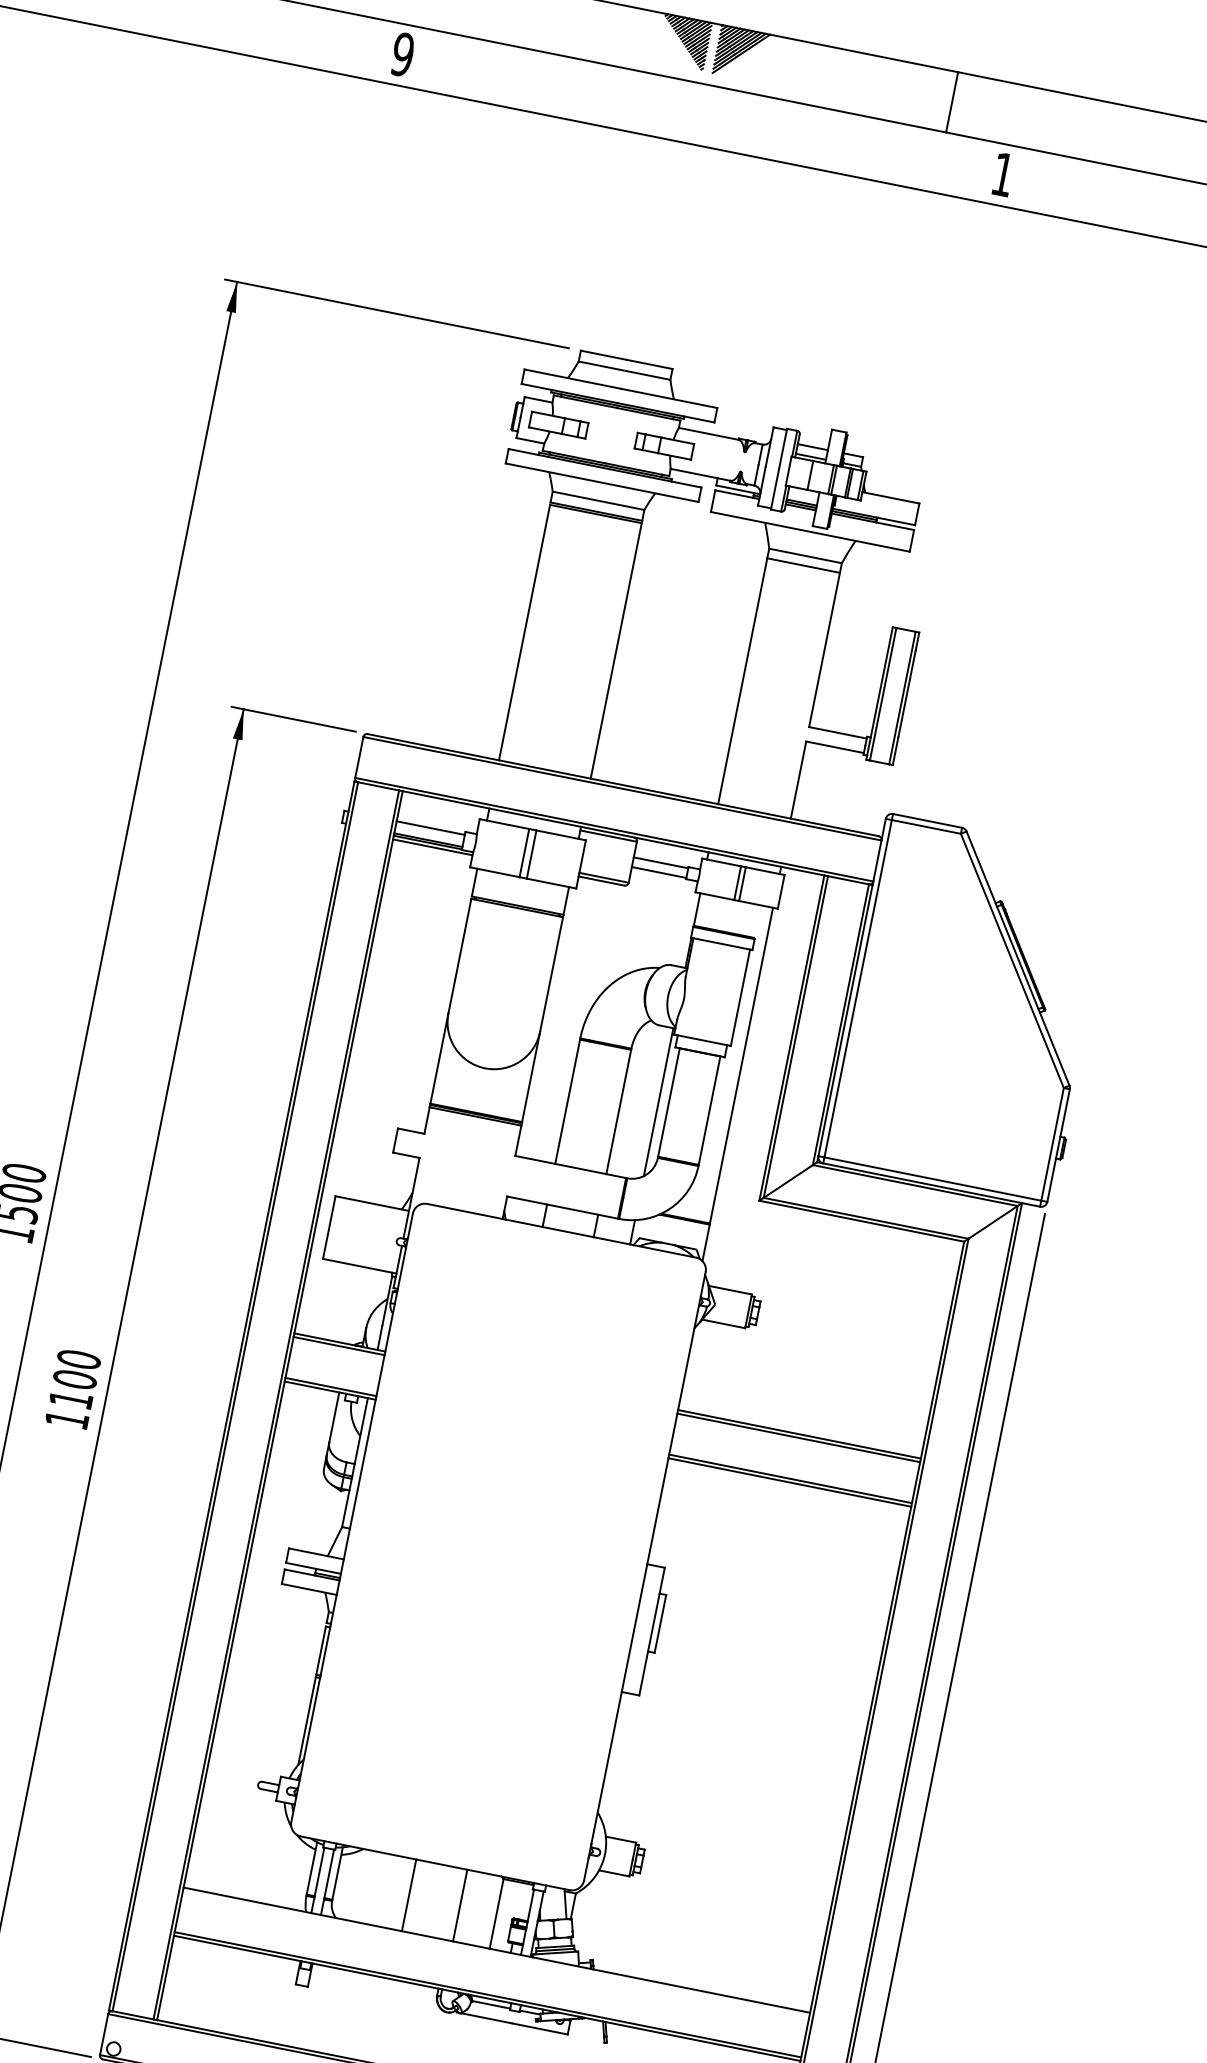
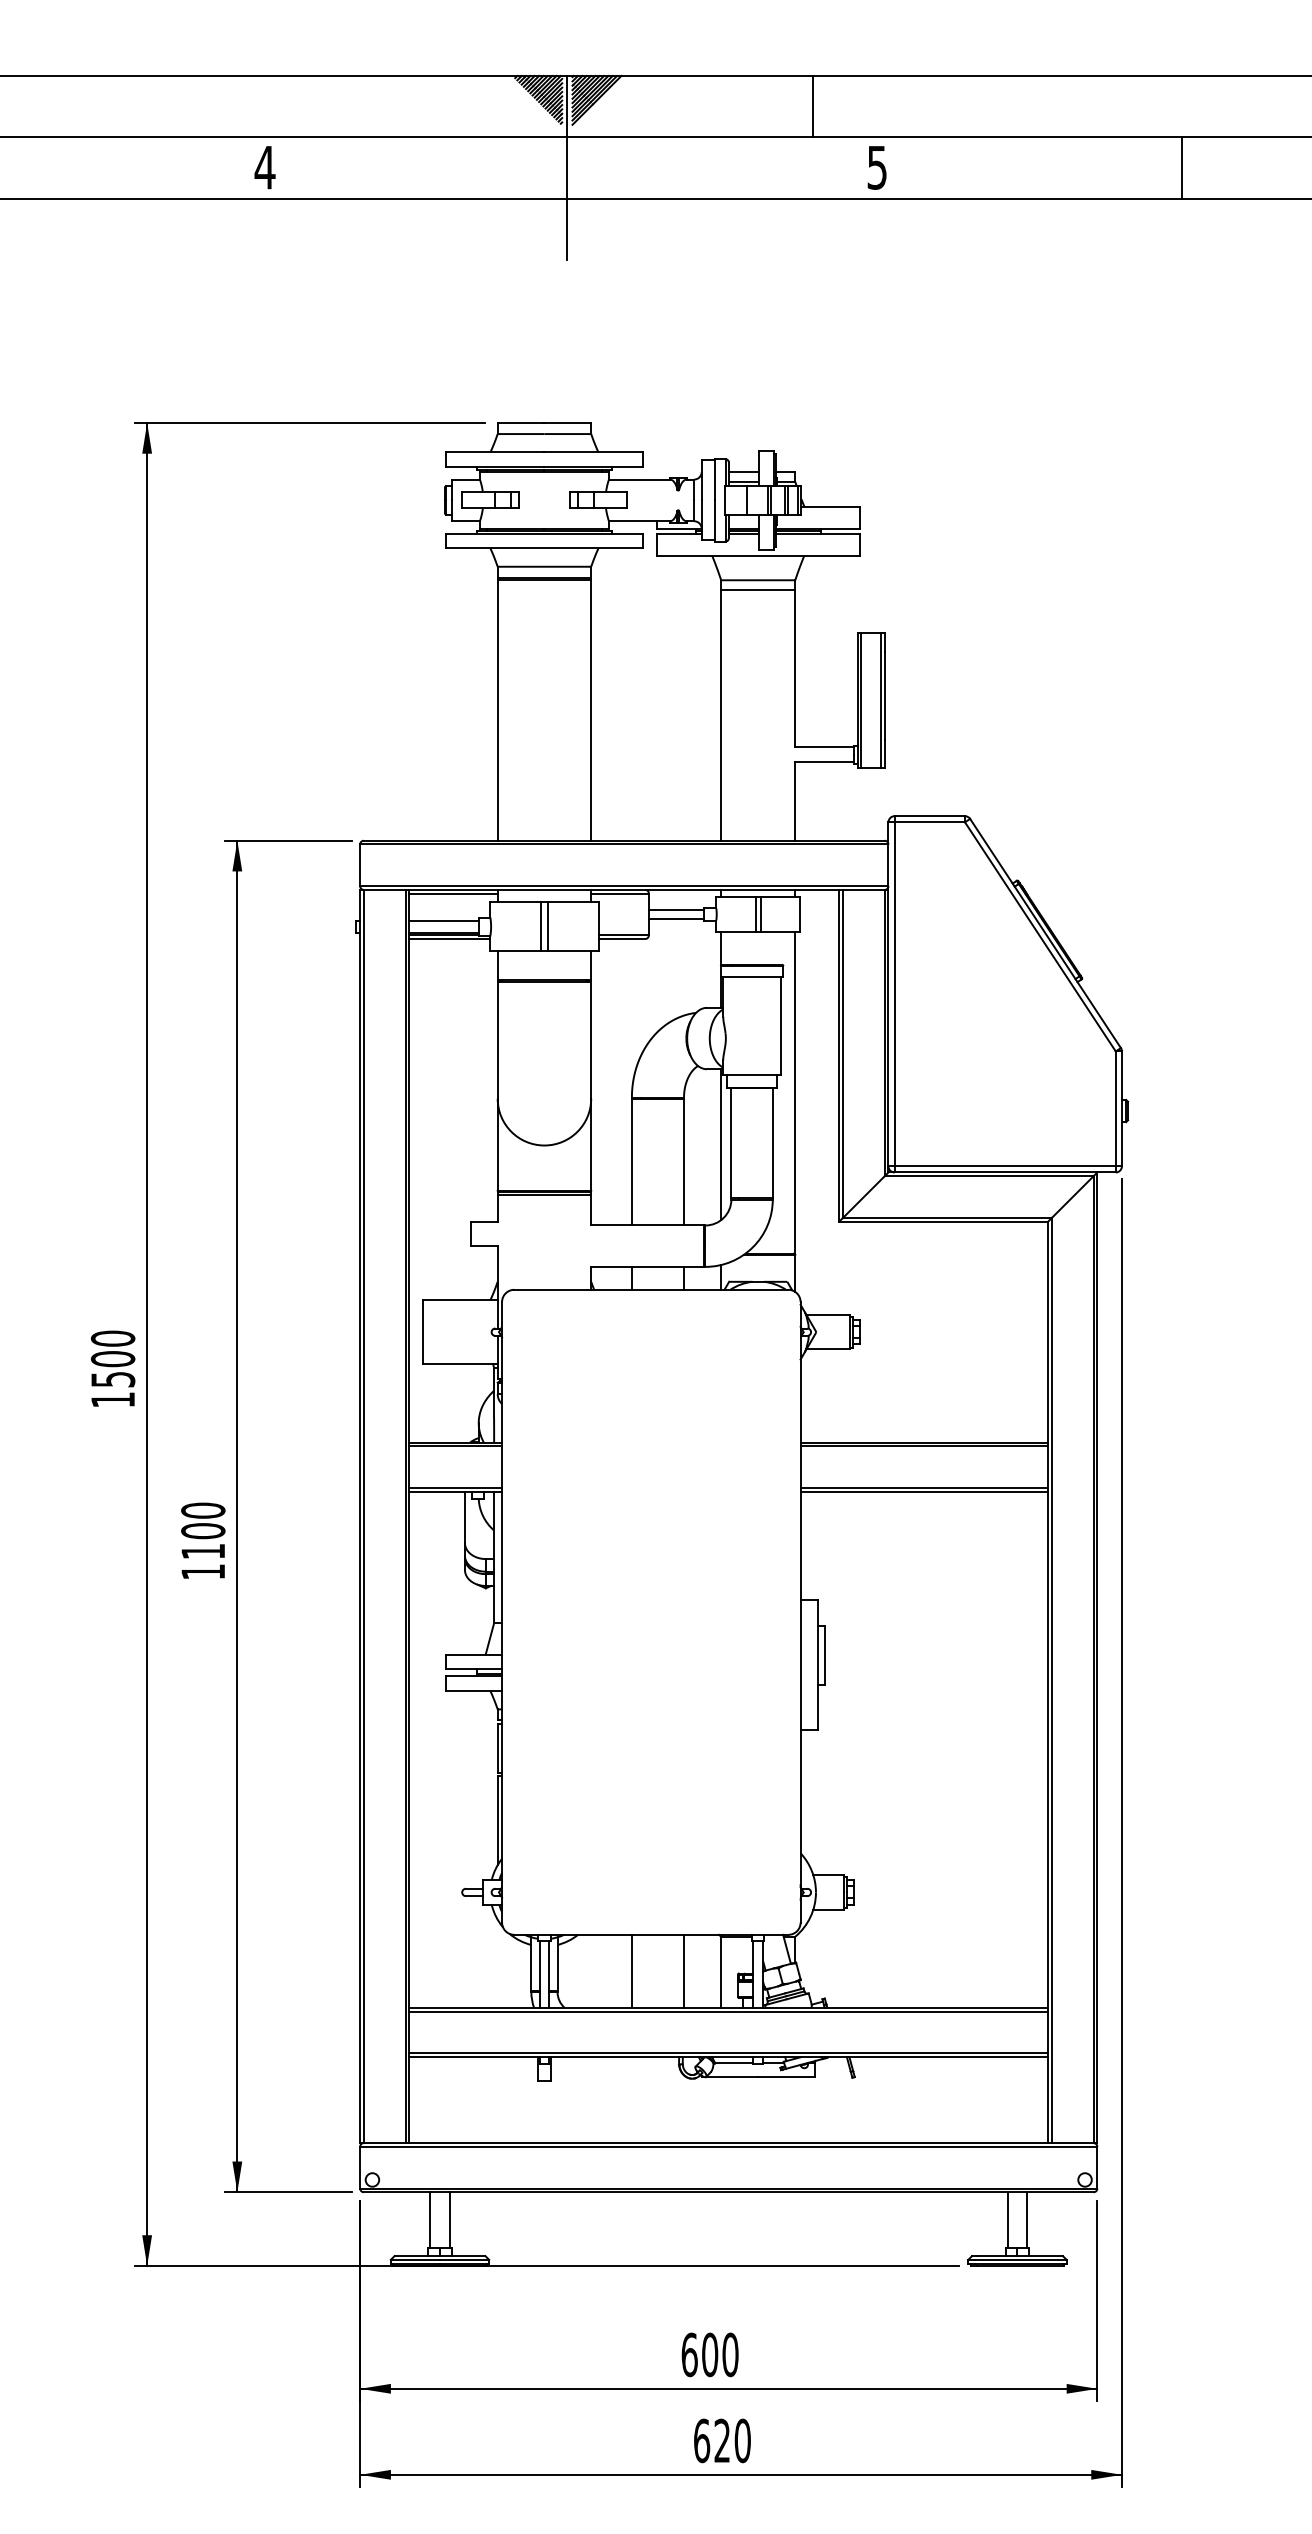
text: (402, 54) -> (264, 167), 9 -> 4
line: (699, 114) -> (567, 168), added
text: (1002, 174) -> (876, 167), 1 -> 5
line: (445, 803) -> (453, 893), added
line: (495, 1953) -> (728, 2011), added

